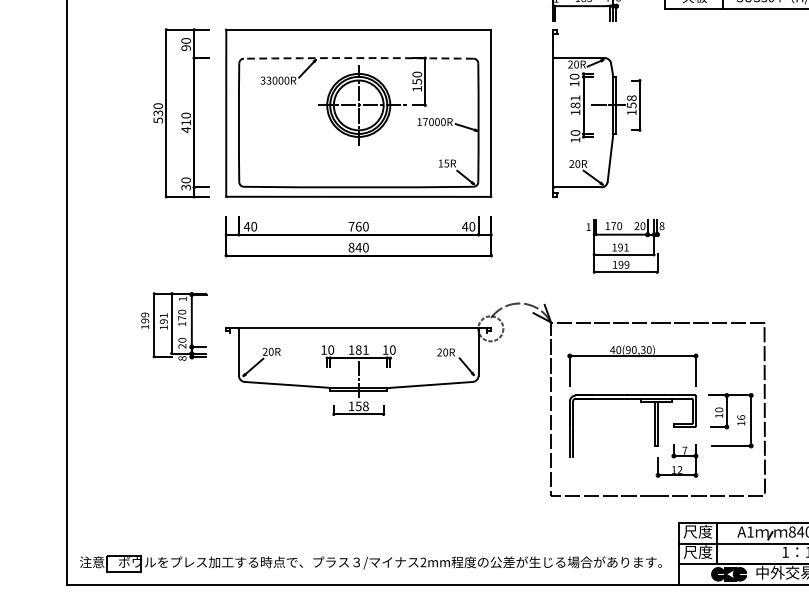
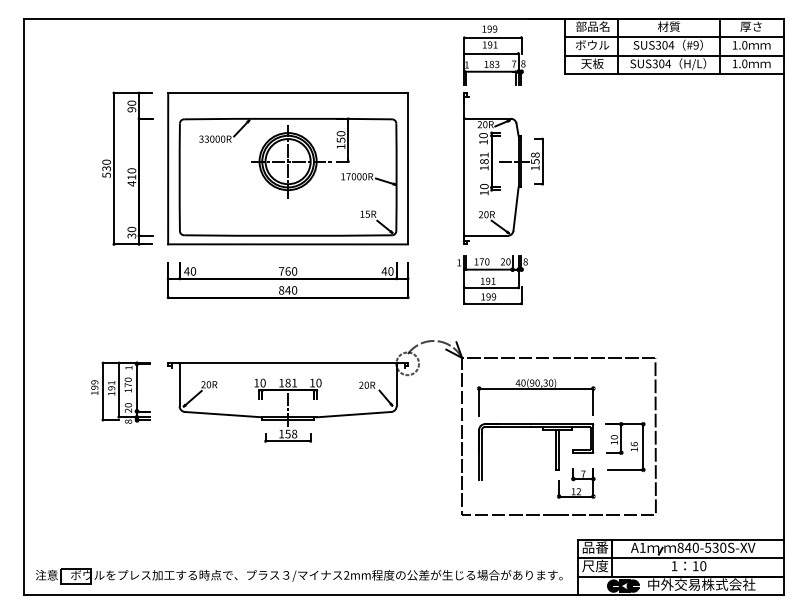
arc: (359, 57) -> (288, 118), dashed -> solid
part: (625, 245) -> (492, 279), moved
part: (173, 326) -> (120, 392), moved
text: (698, 531) -> (595, 547), 尺度 -> 品番

